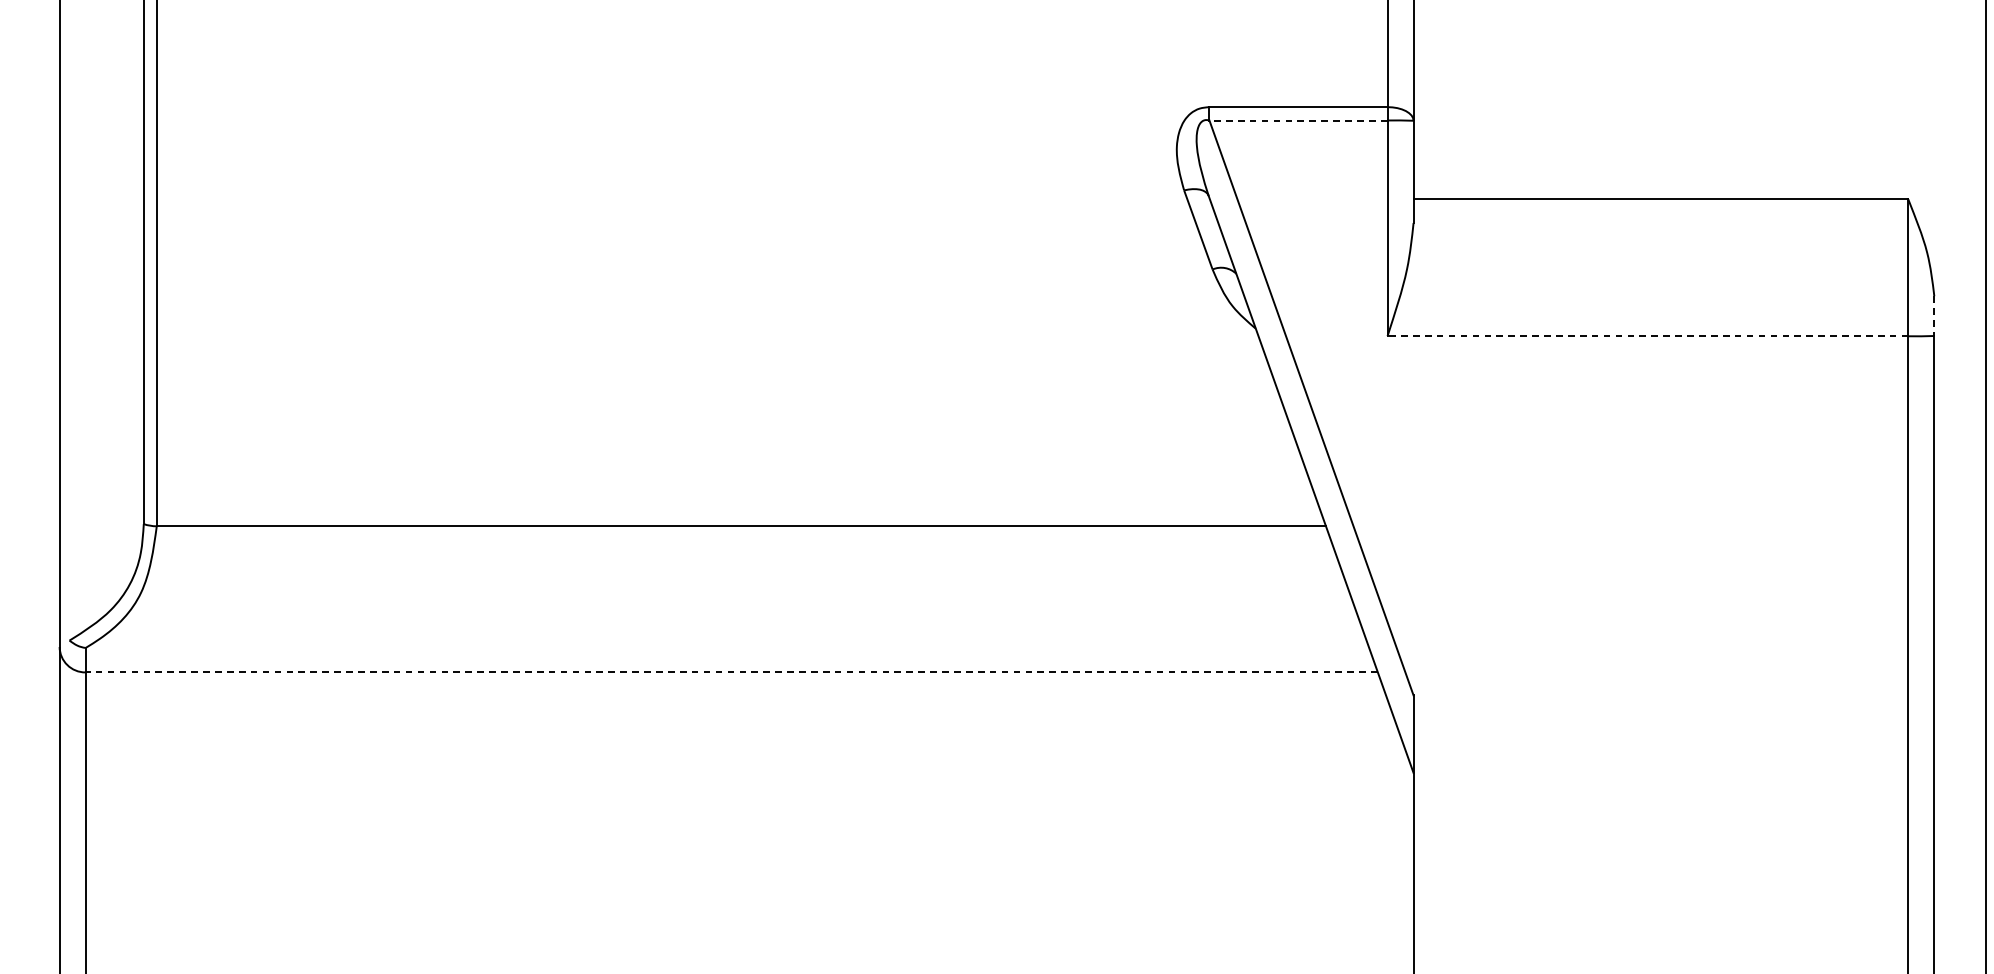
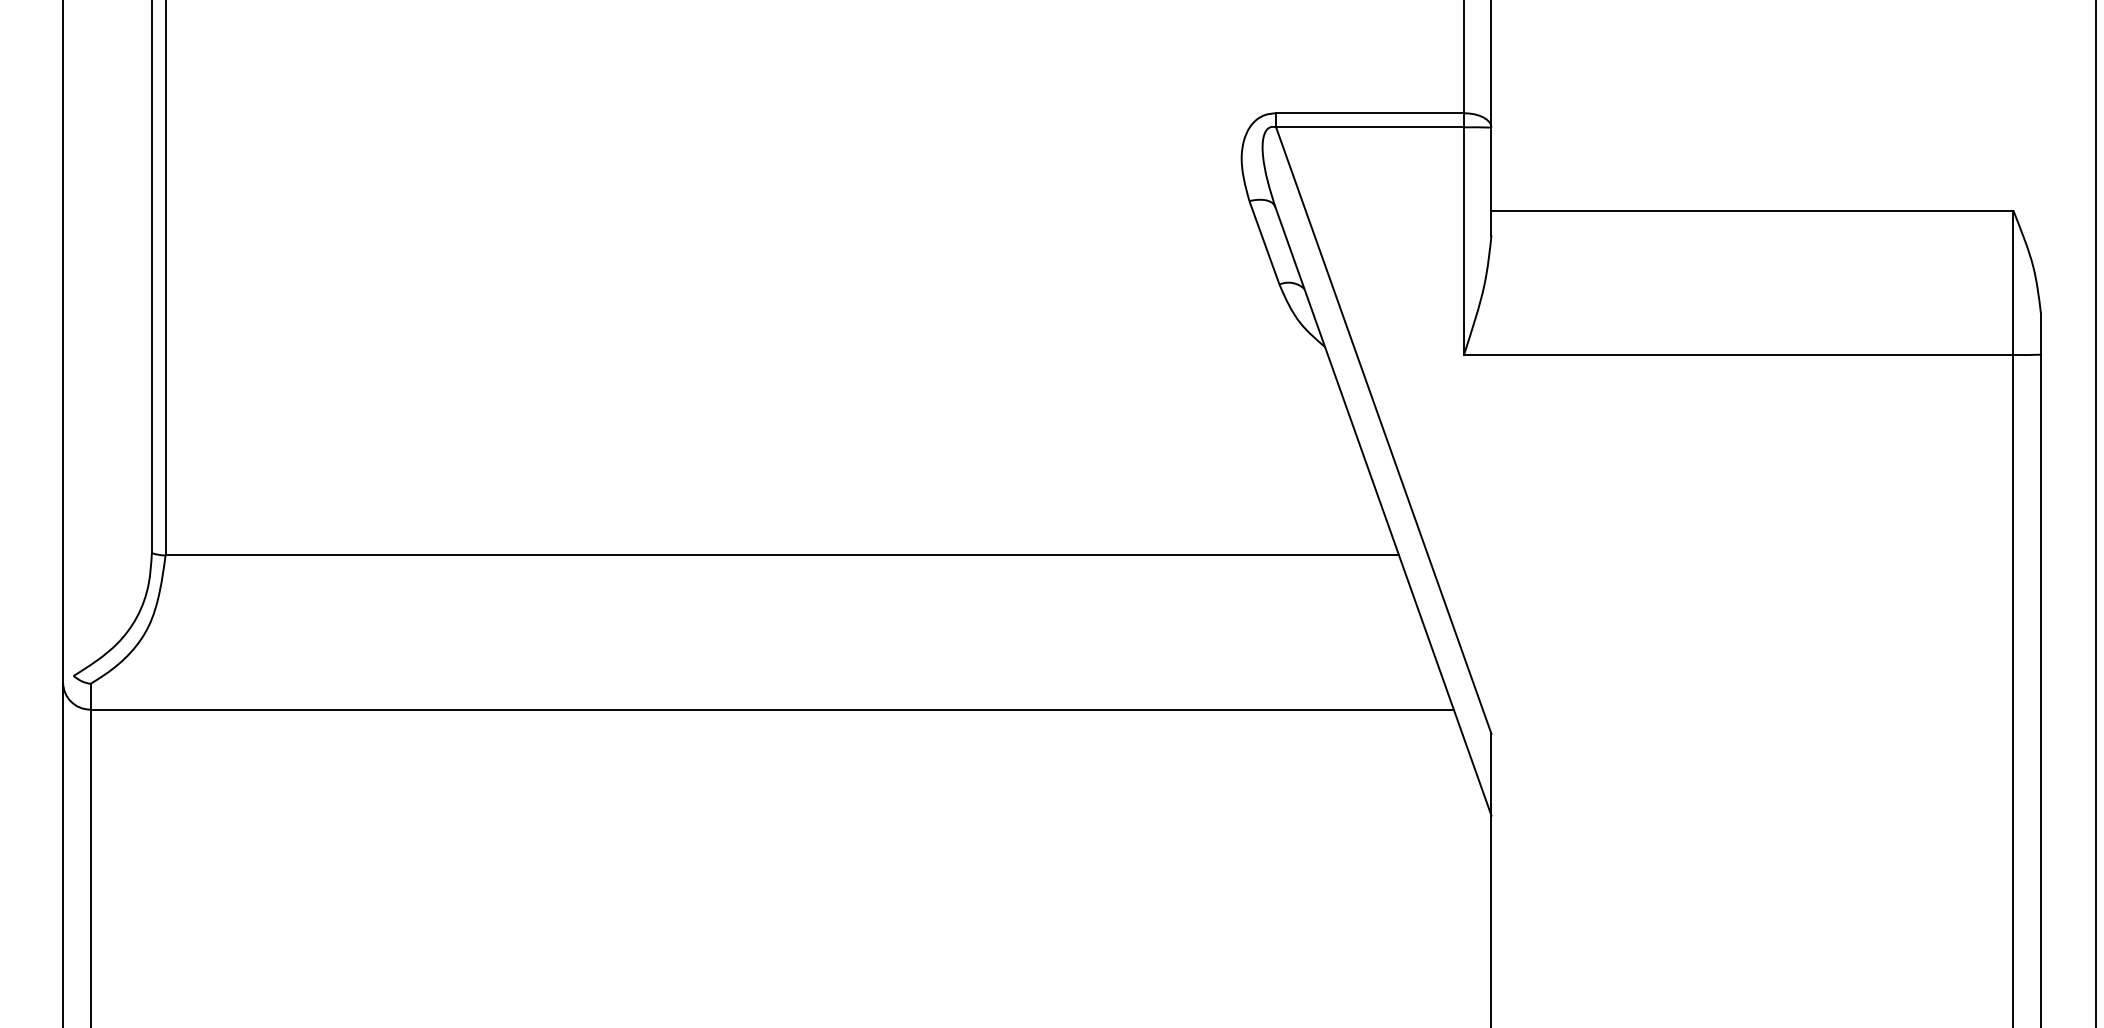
line: (1298, 120) -> (1370, 127), dashed -> solid
line: (1933, 315) -> (2040, 333), dashed -> solid
line: (1647, 335) -> (1738, 354), dashed -> solid
line: (732, 672) -> (772, 709), dashed -> solid

